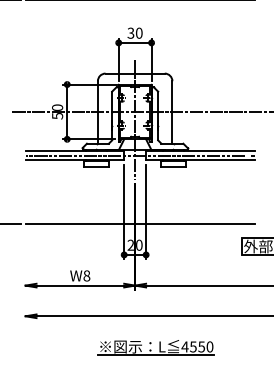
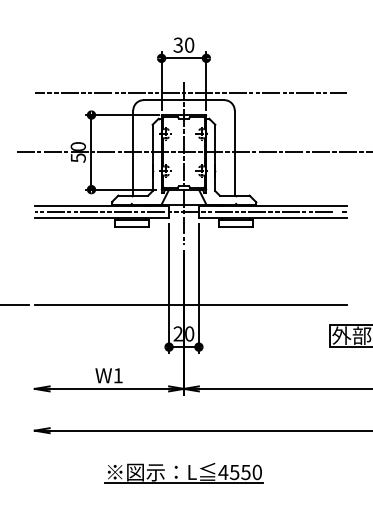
line: (140, 68) -> (191, 93), added
text: (86, 275) -> (117, 375), W8 -> W1
part: (155, 347) -> (183, 473), moved

